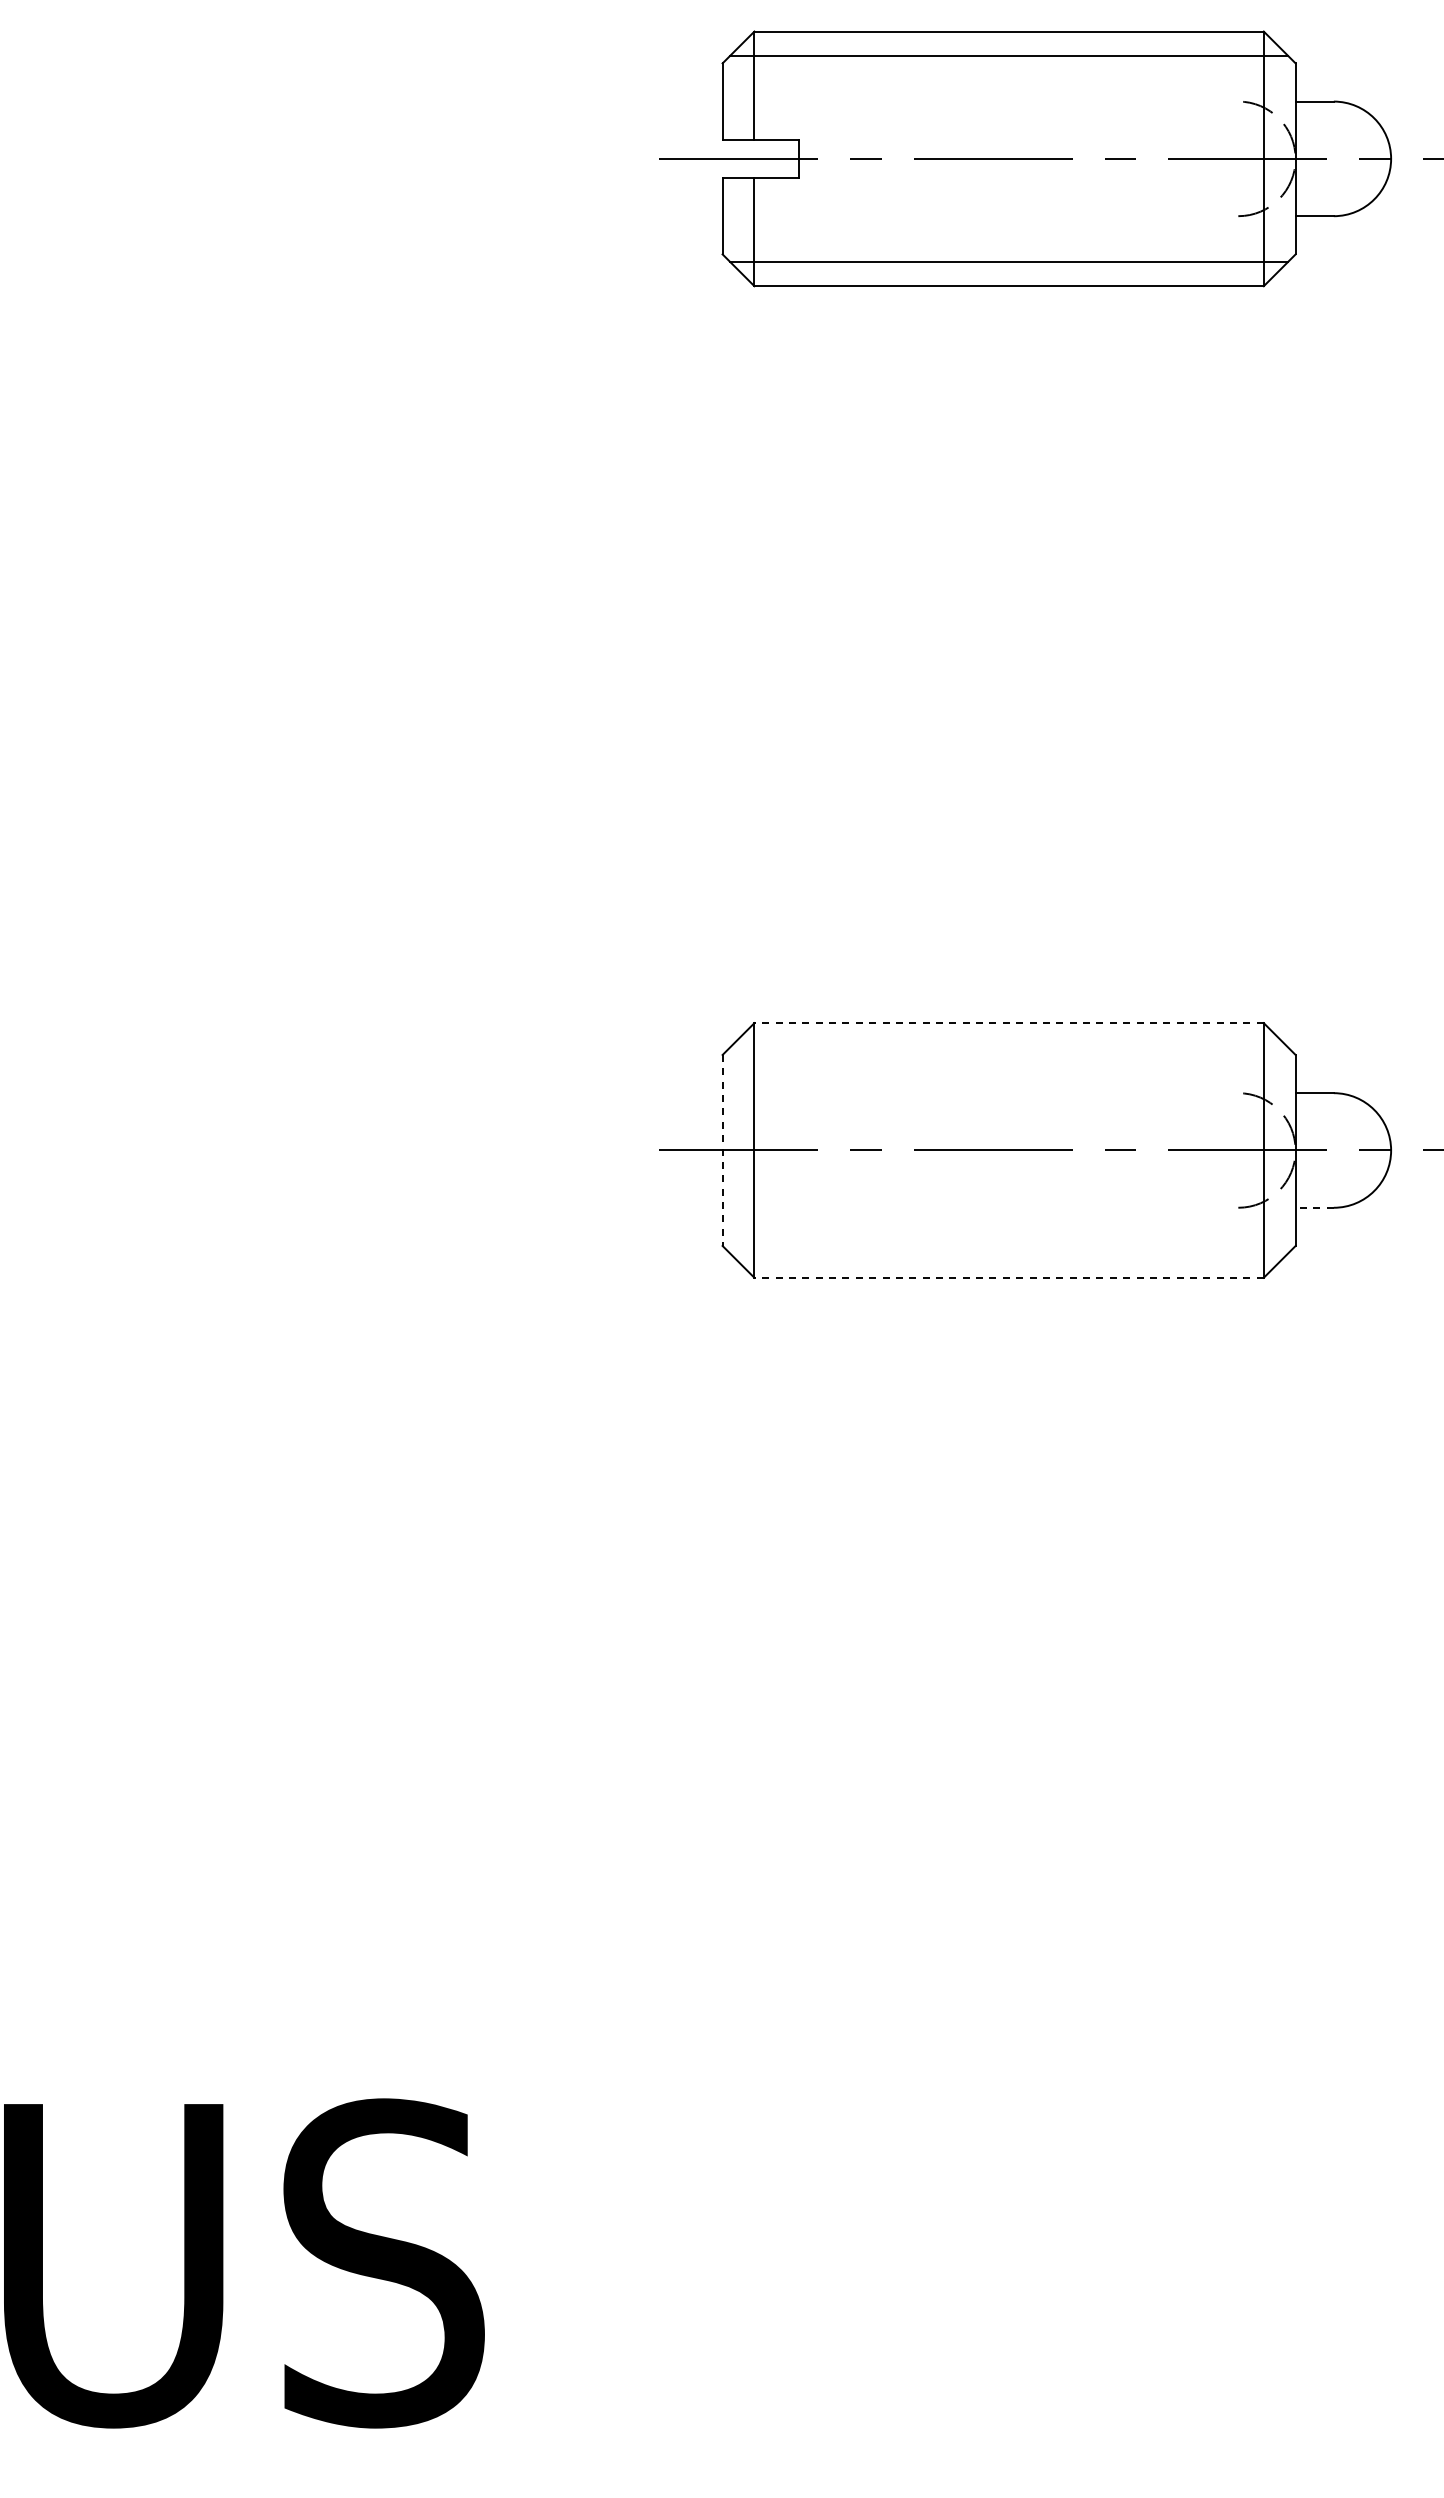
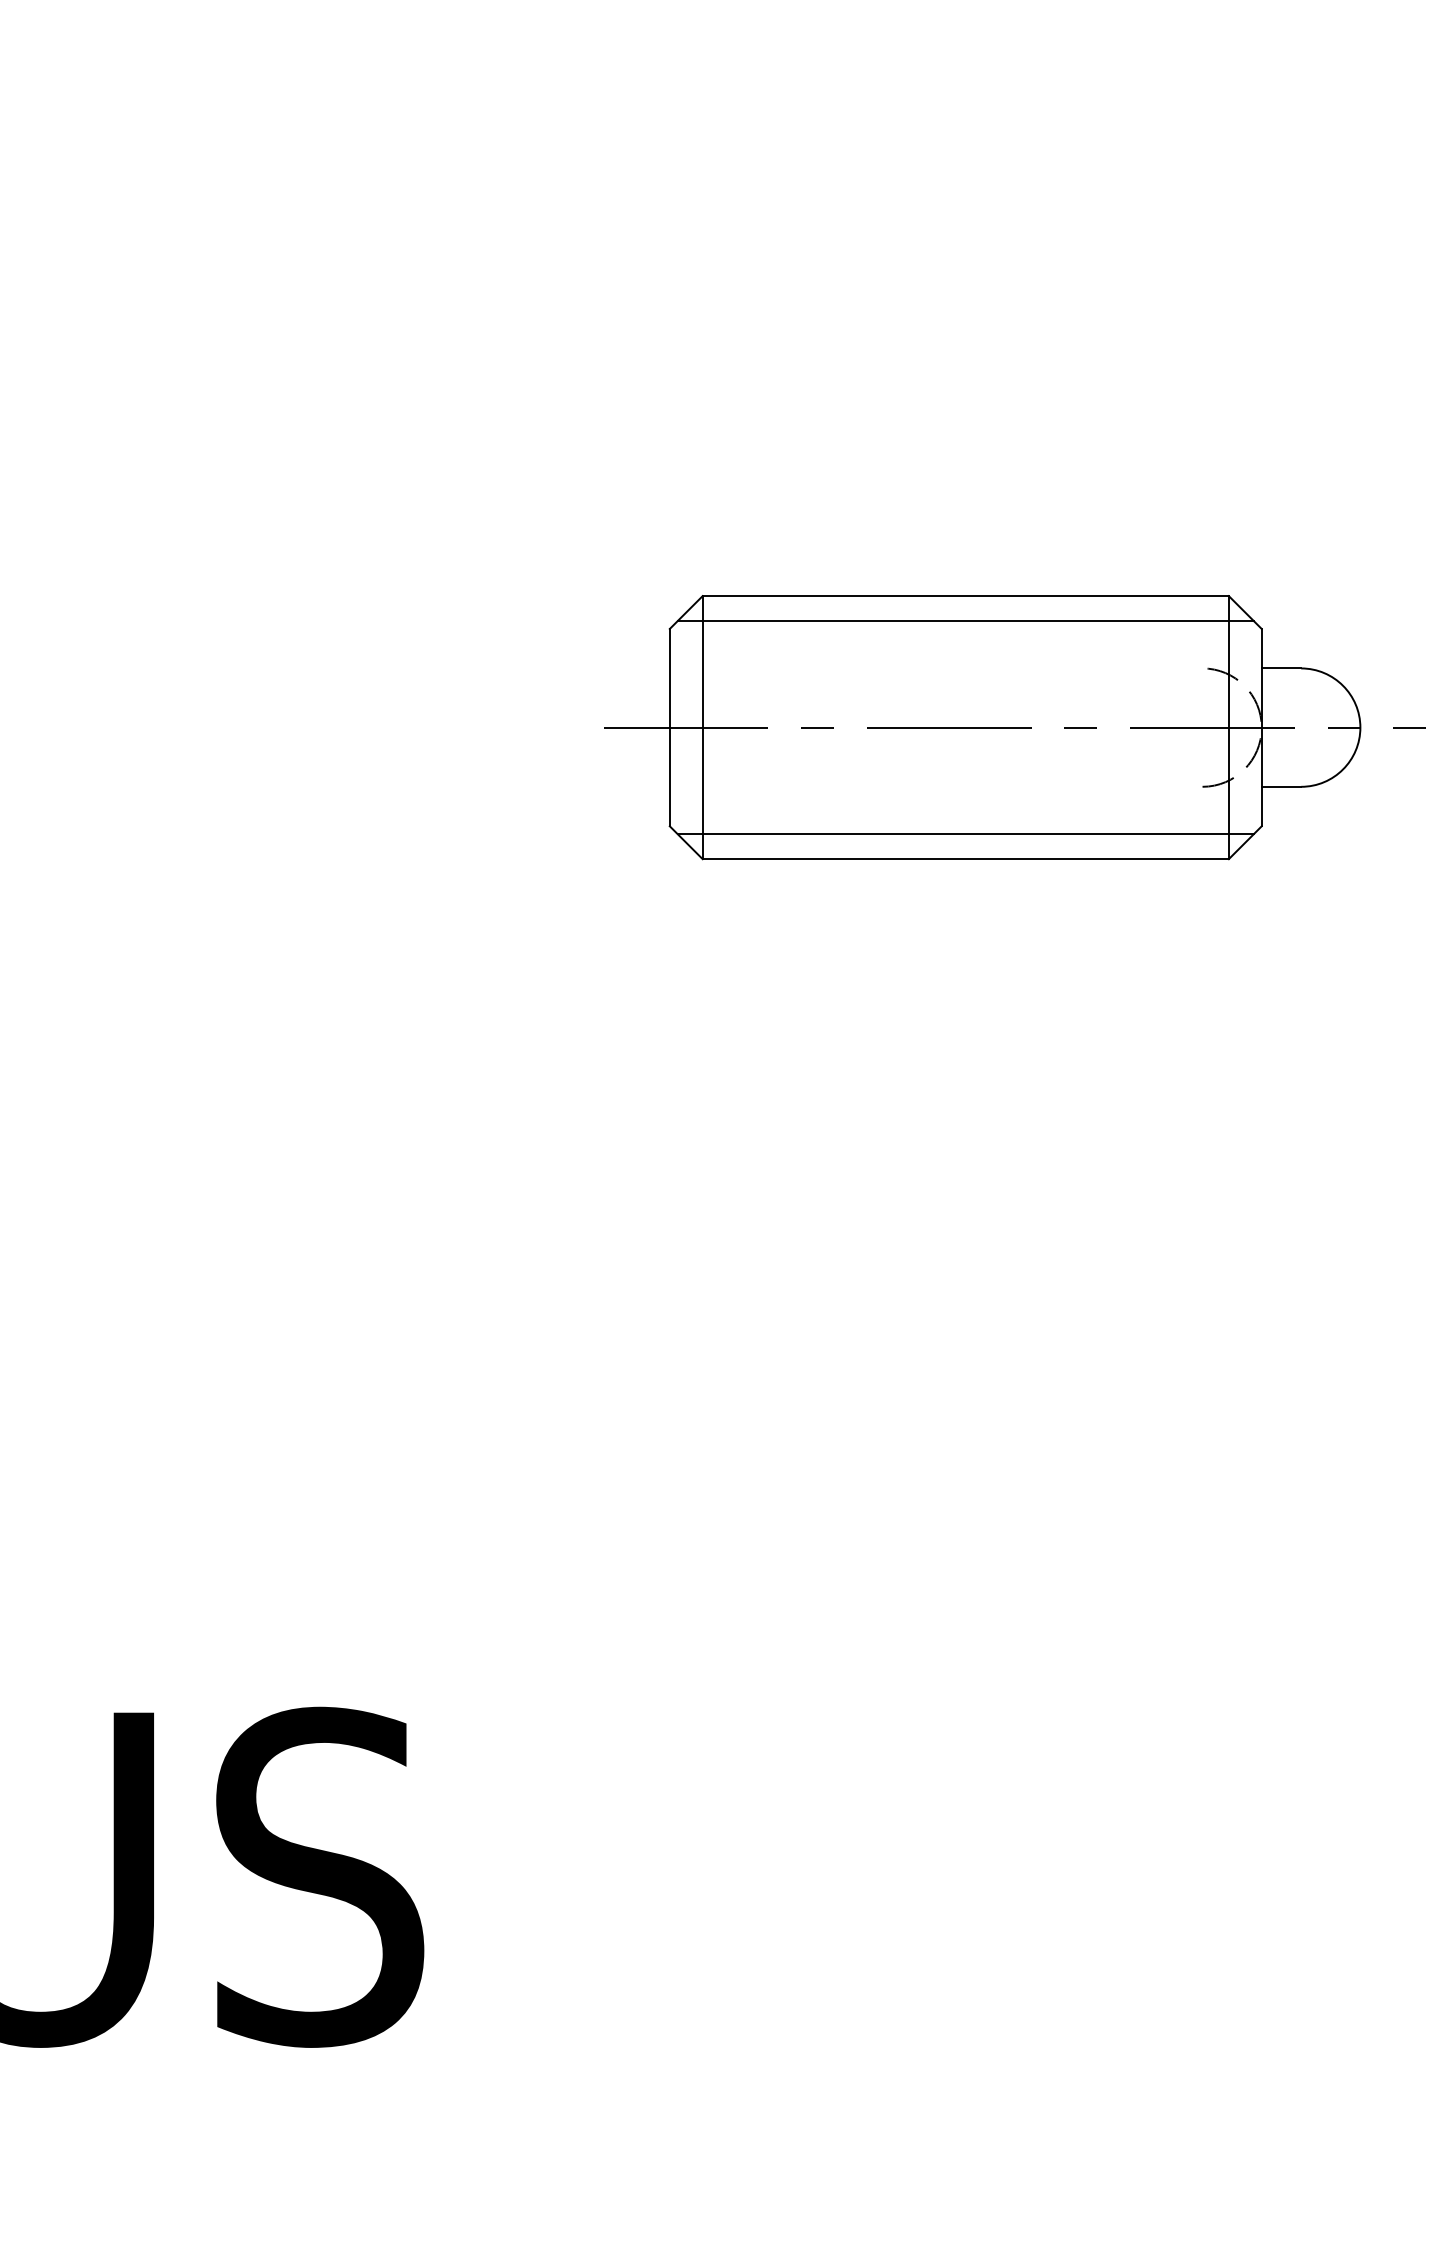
line: (1009, 1023) -> (966, 596), dashed -> solid
line: (1008, 1047) -> (965, 621), added
line: (722, 1150) -> (669, 727), dashed -> solid
line: (1314, 1207) -> (1281, 786), dashed -> solid
line: (1008, 1253) -> (965, 834), added
line: (1009, 1277) -> (966, 858), dashed -> solid

